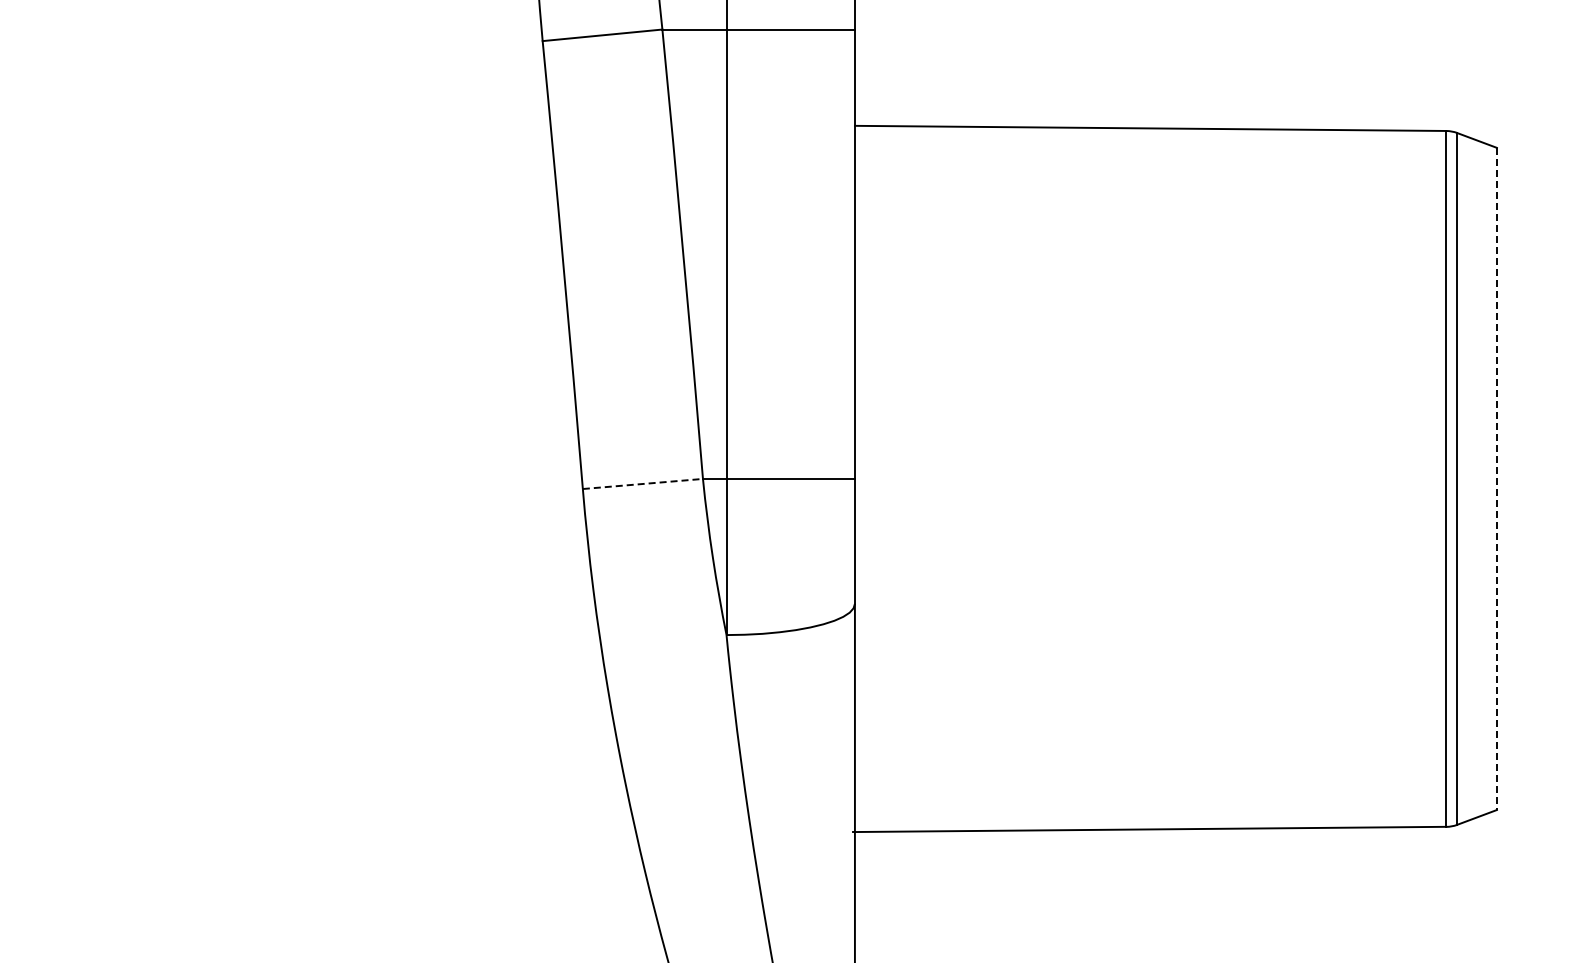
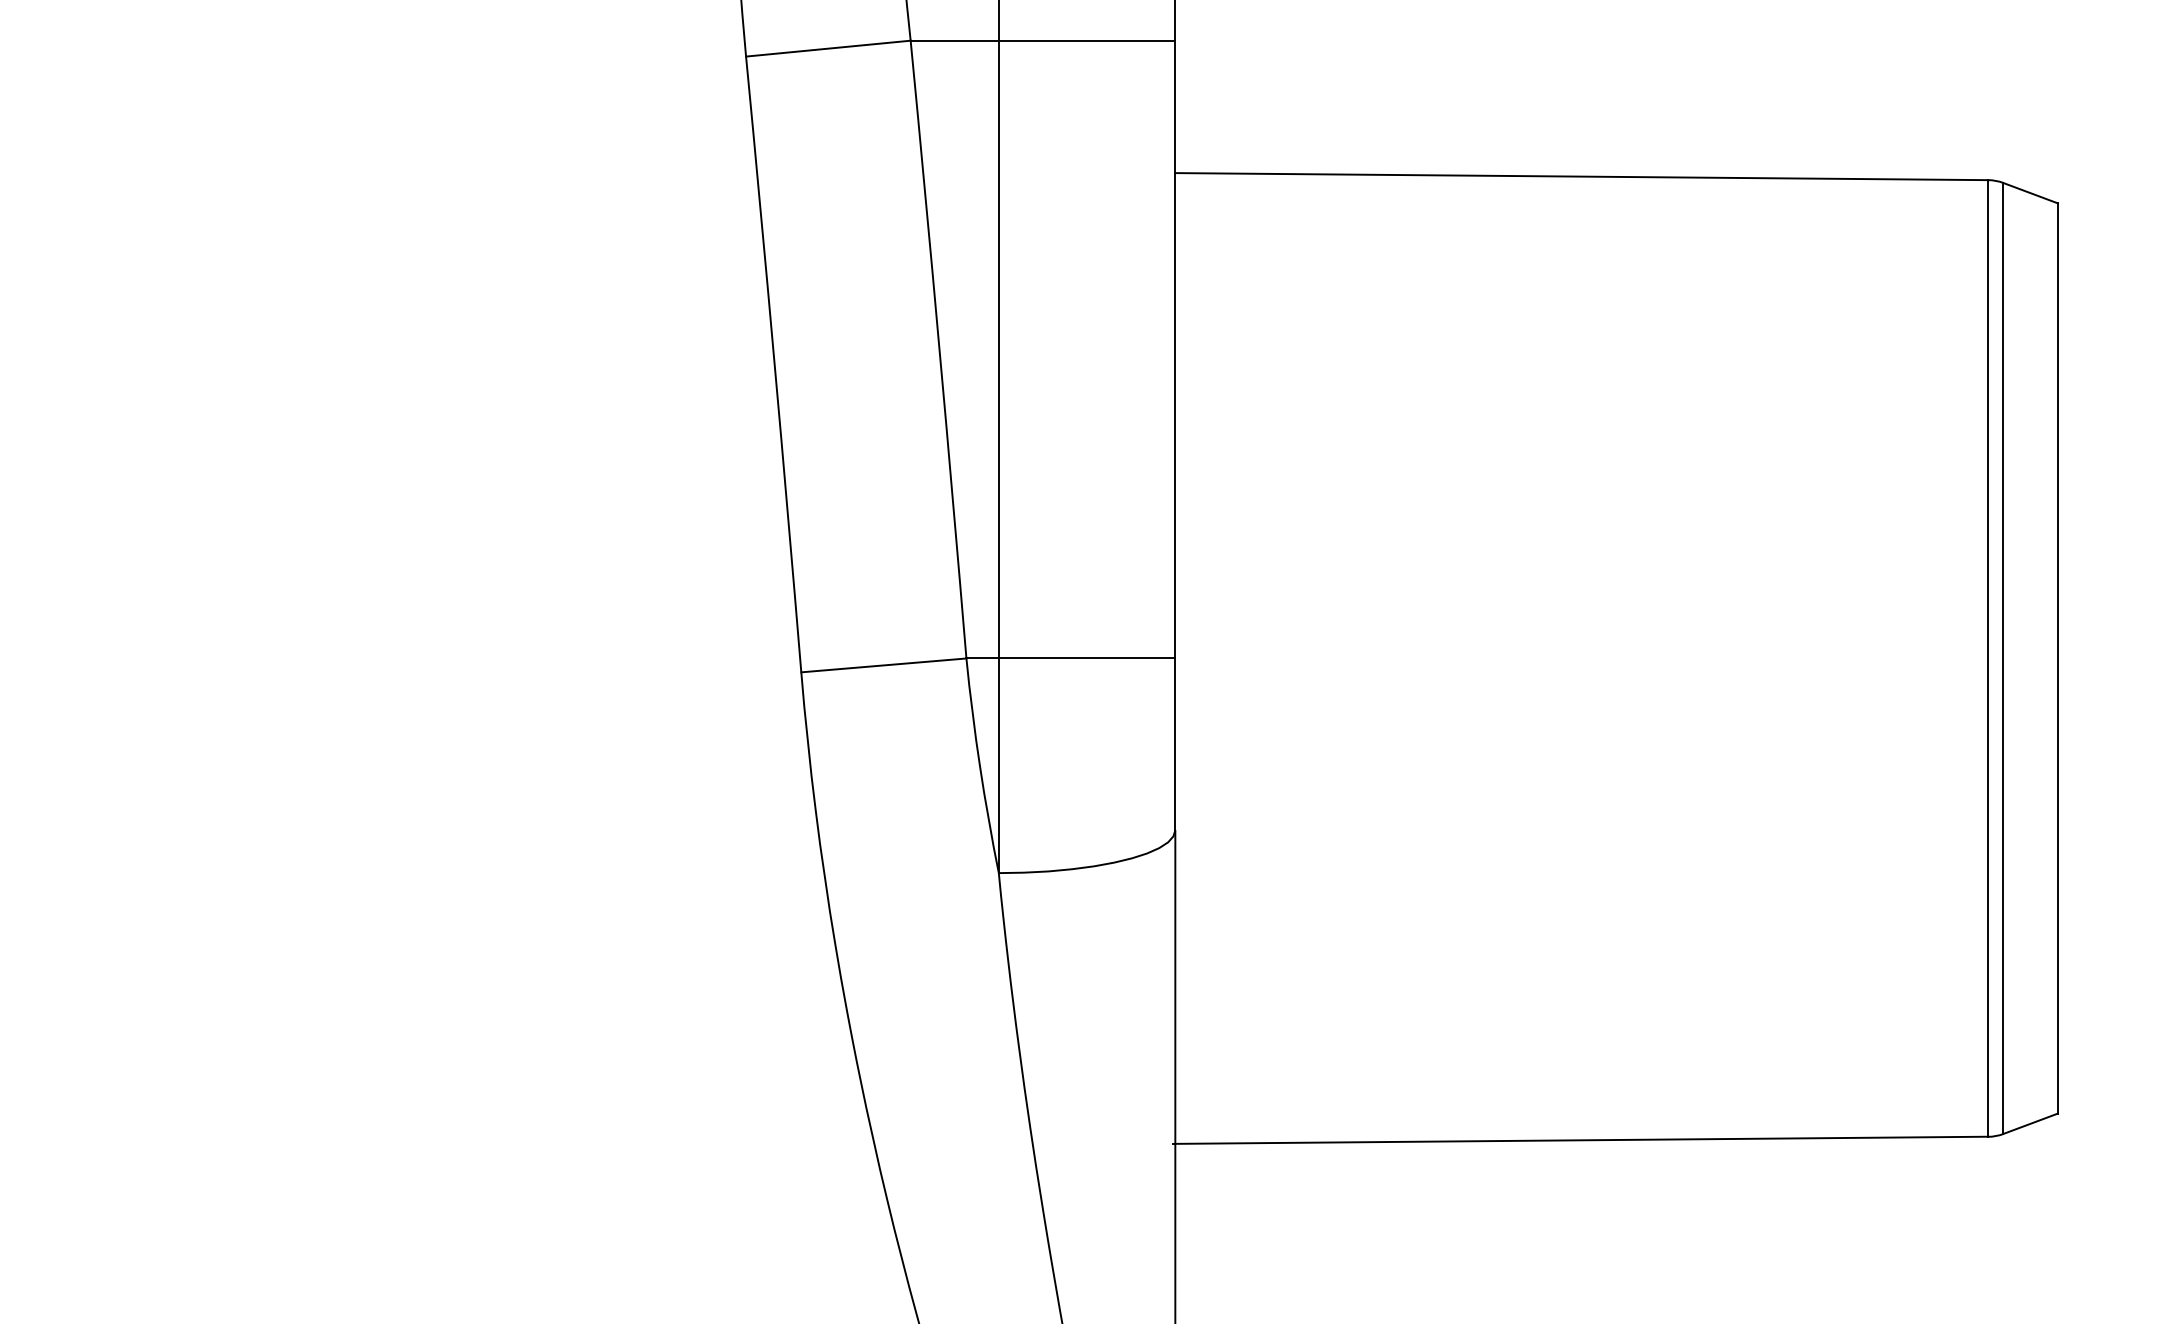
line: (1496, 479) -> (2057, 659), dashed -> solid
line: (643, 483) -> (884, 664), dashed -> solid

